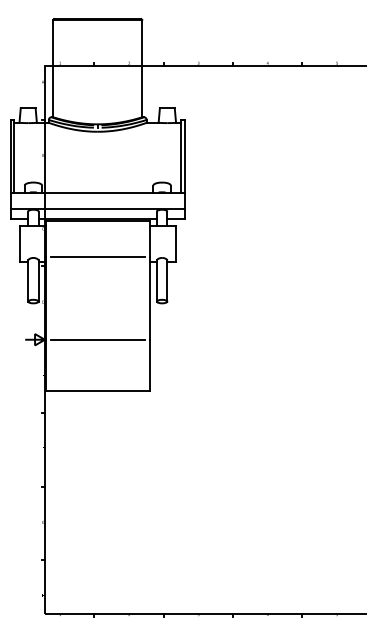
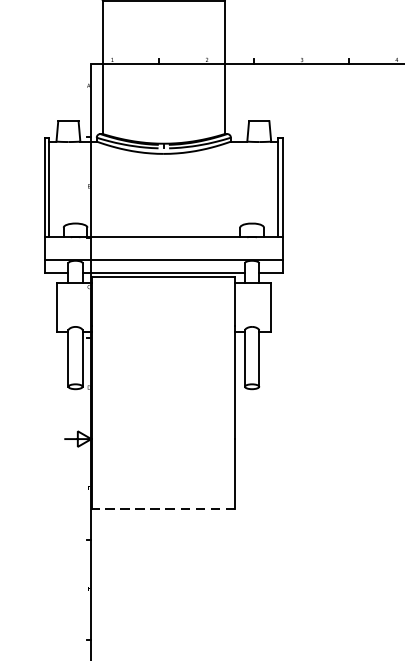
line: (97, 257) -> (163, 326), removed
line: (97, 339) -> (163, 438), removed
line: (97, 390) -> (163, 508), solid -> dashed

